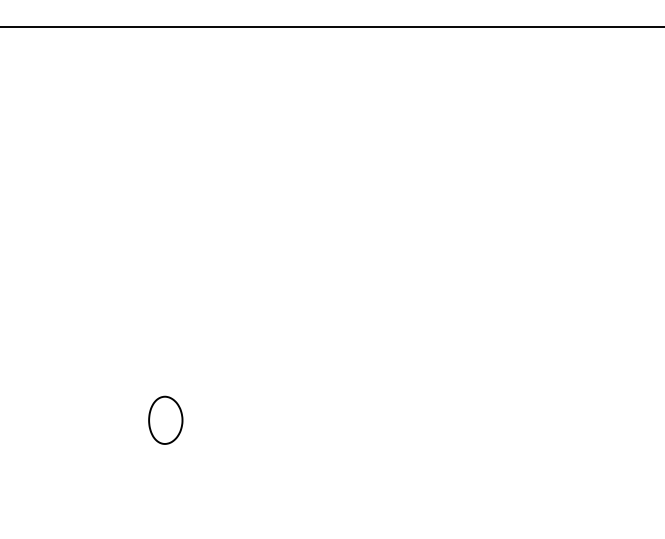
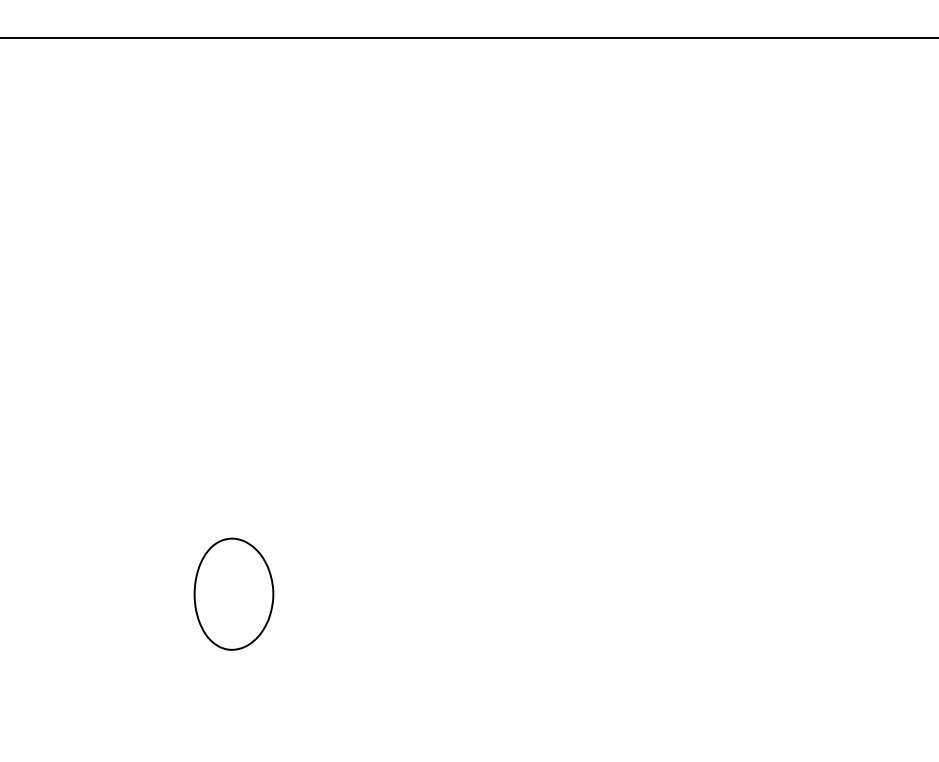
part: (165, 419) -> (233, 593), size x1.67

